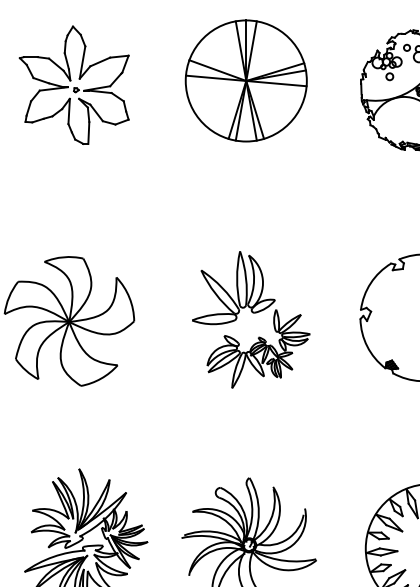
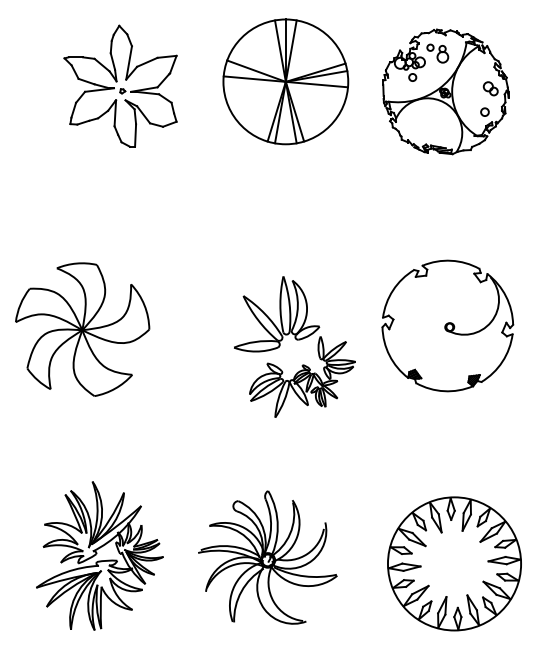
part: (245, 80) -> (285, 81), moved
part: (74, 84) -> (120, 85), moved
part: (252, 313) -> (296, 340), moved

